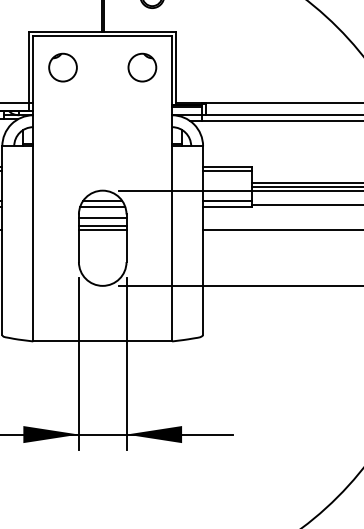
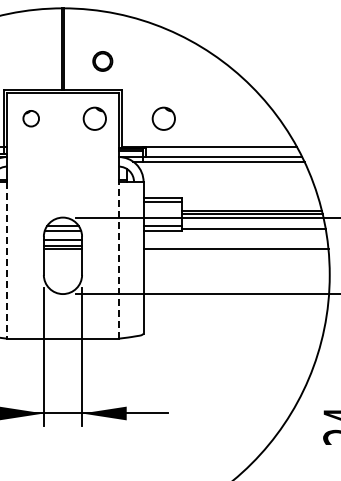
circle: (63, 67) -> (31, 118), size x0.7
circle: (227, 67) -> (163, 118), added
line: (171, 242) -> (118, 259), solid -> dashed
line: (33, 244) -> (7, 260), solid -> dashed

